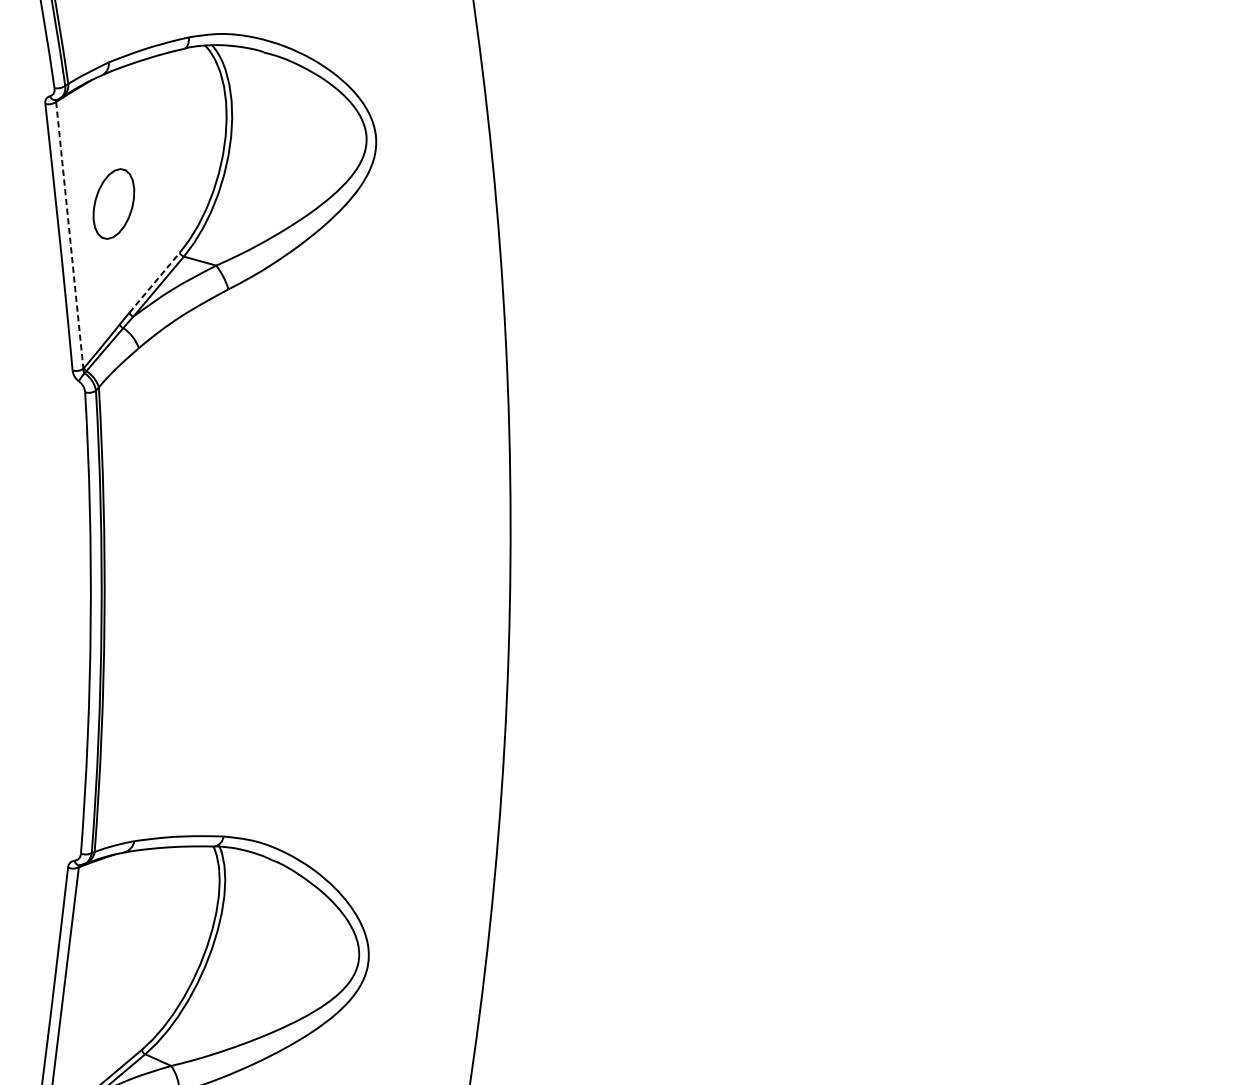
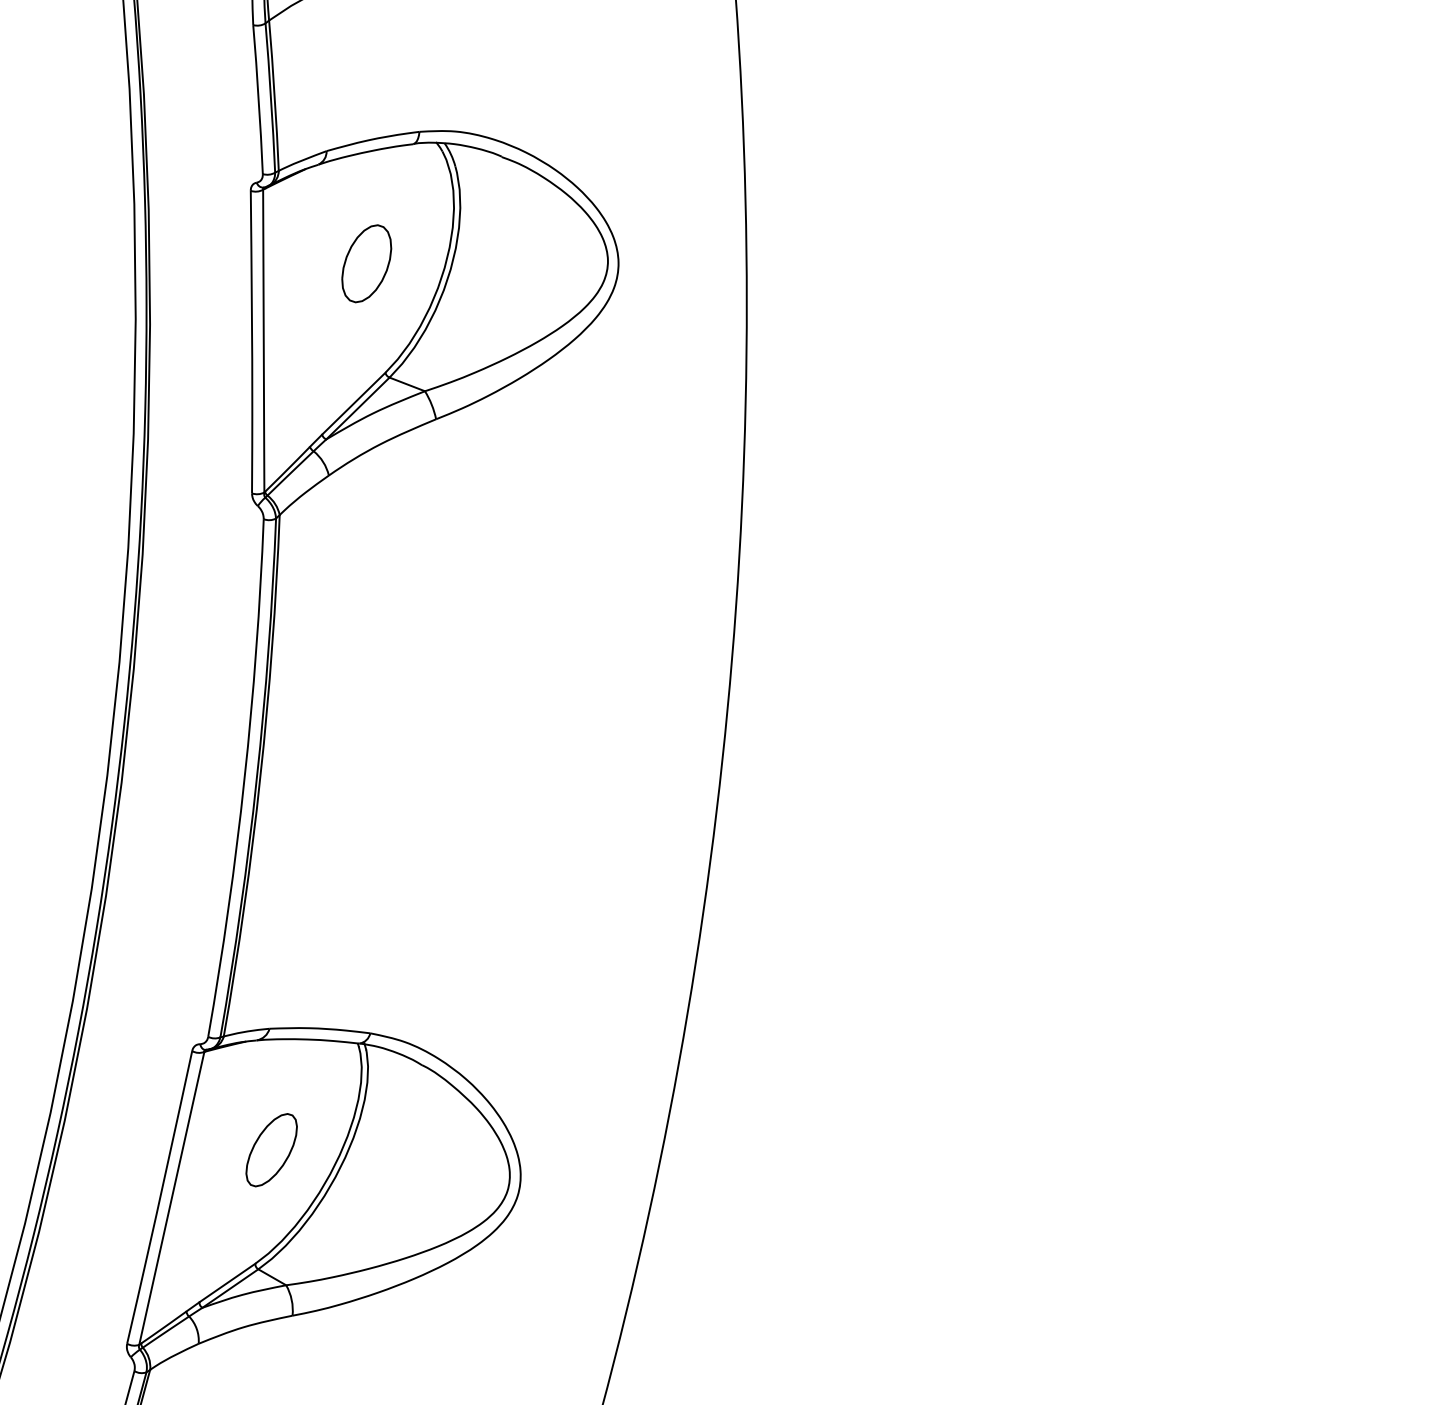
part: (113, 203) -> (366, 263), moved
line: (69, 235) -> (263, 341), dashed -> solid
line: (155, 282) -> (354, 403), dashed -> solid
part: (146, 948) -> (271, 1150), added

